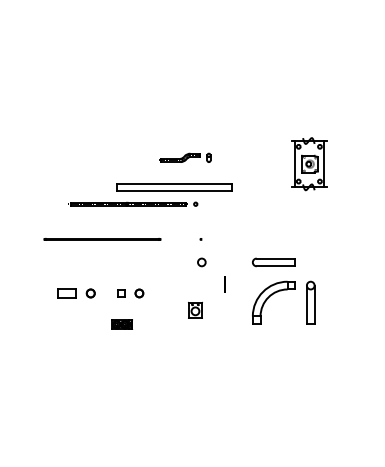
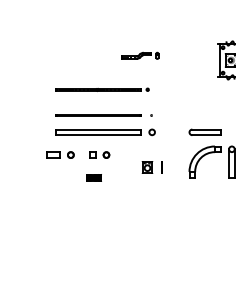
part: (174, 187) -> (98, 132), moved
line: (102, 239) -> (98, 115), moved
line: (224, 284) -> (161, 167), moved

